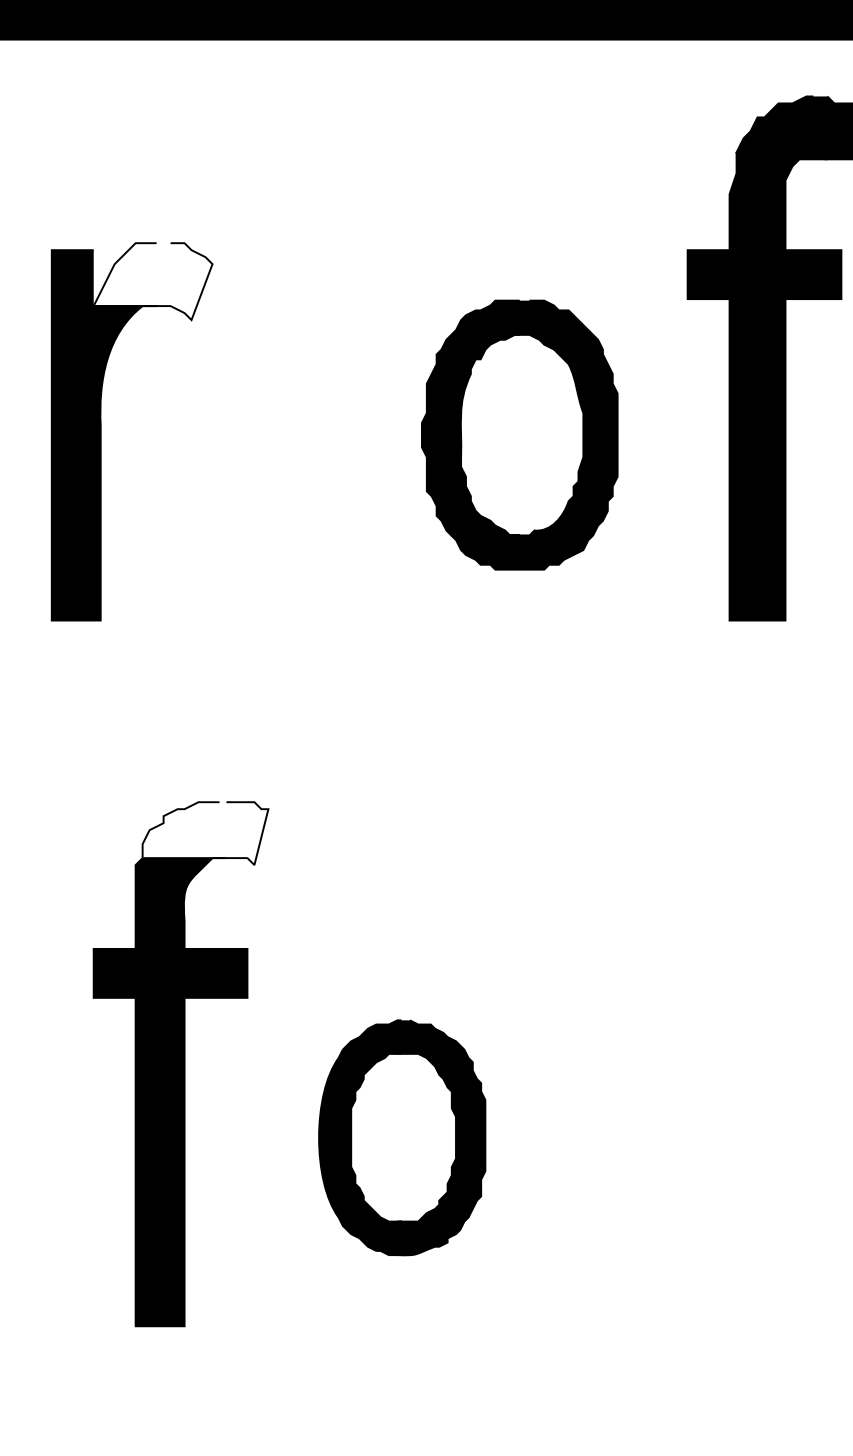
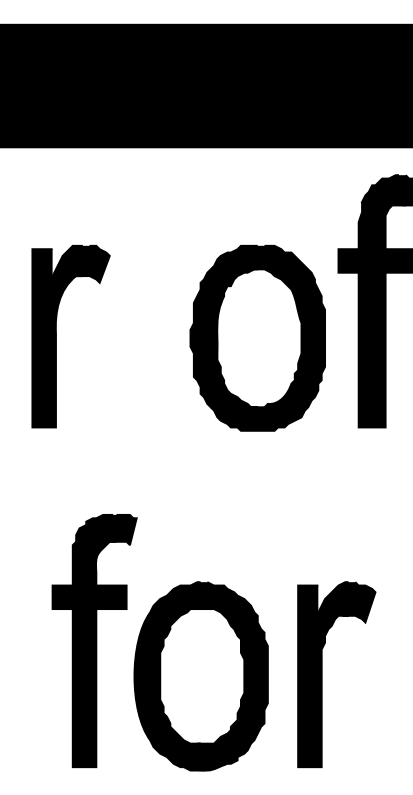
fill: (151, 279) -> (80, 263), added
part: (519, 433) -> (257, 337), size x1.43
fill: (205, 832) -> (106, 529), added
part: (654, 1133) -> (322, 674), added
part: (400, 1137) -> (200, 676), size x1.67

